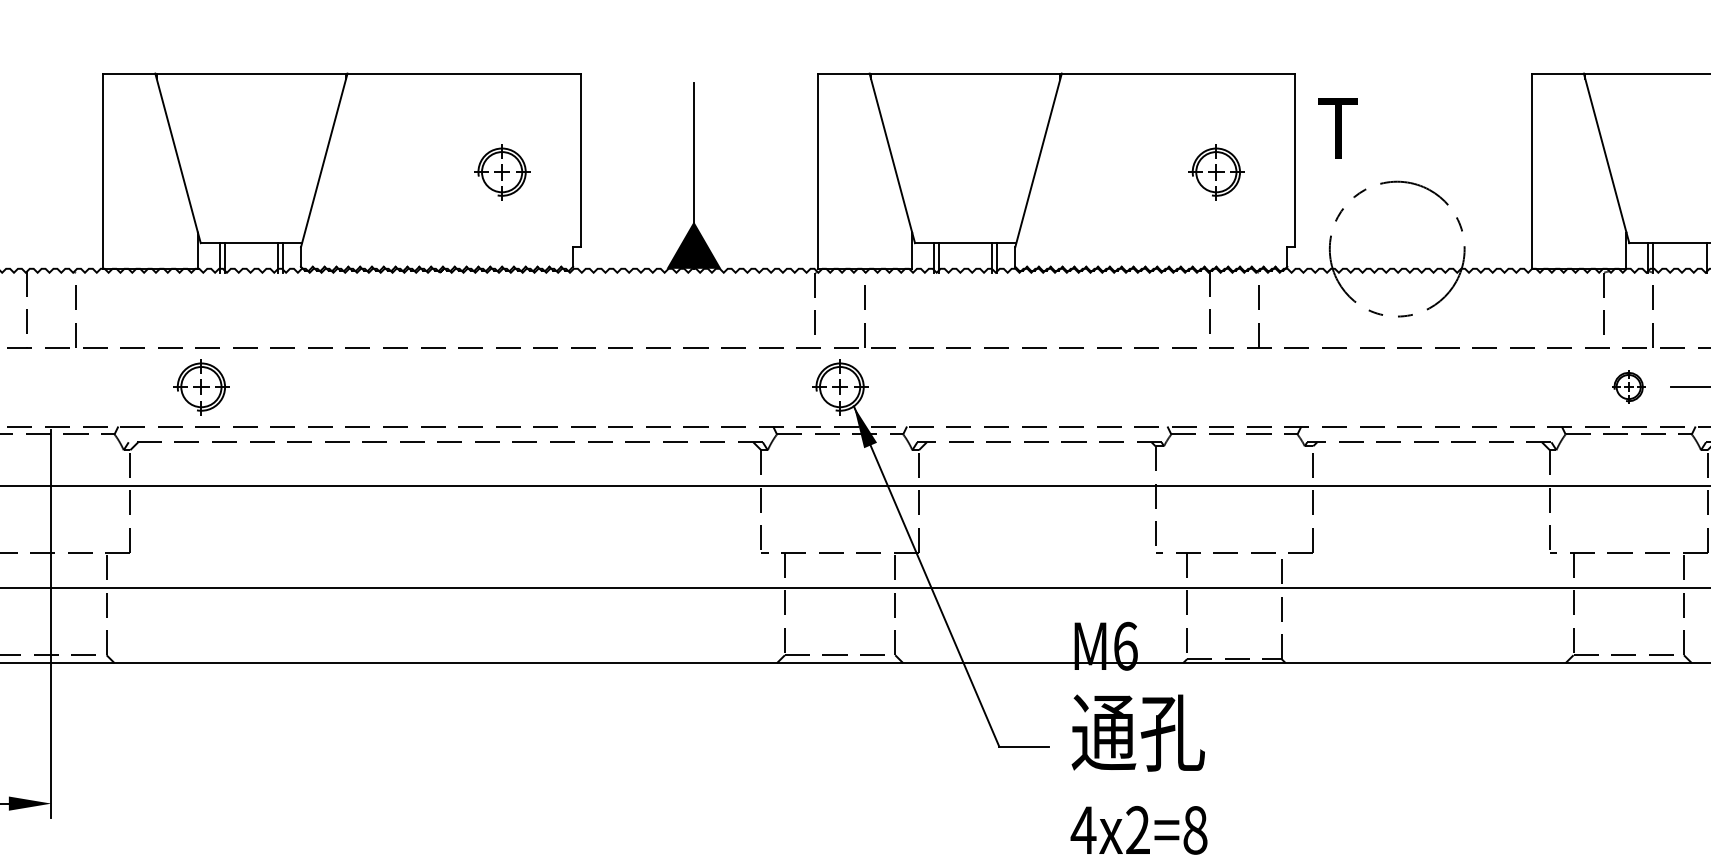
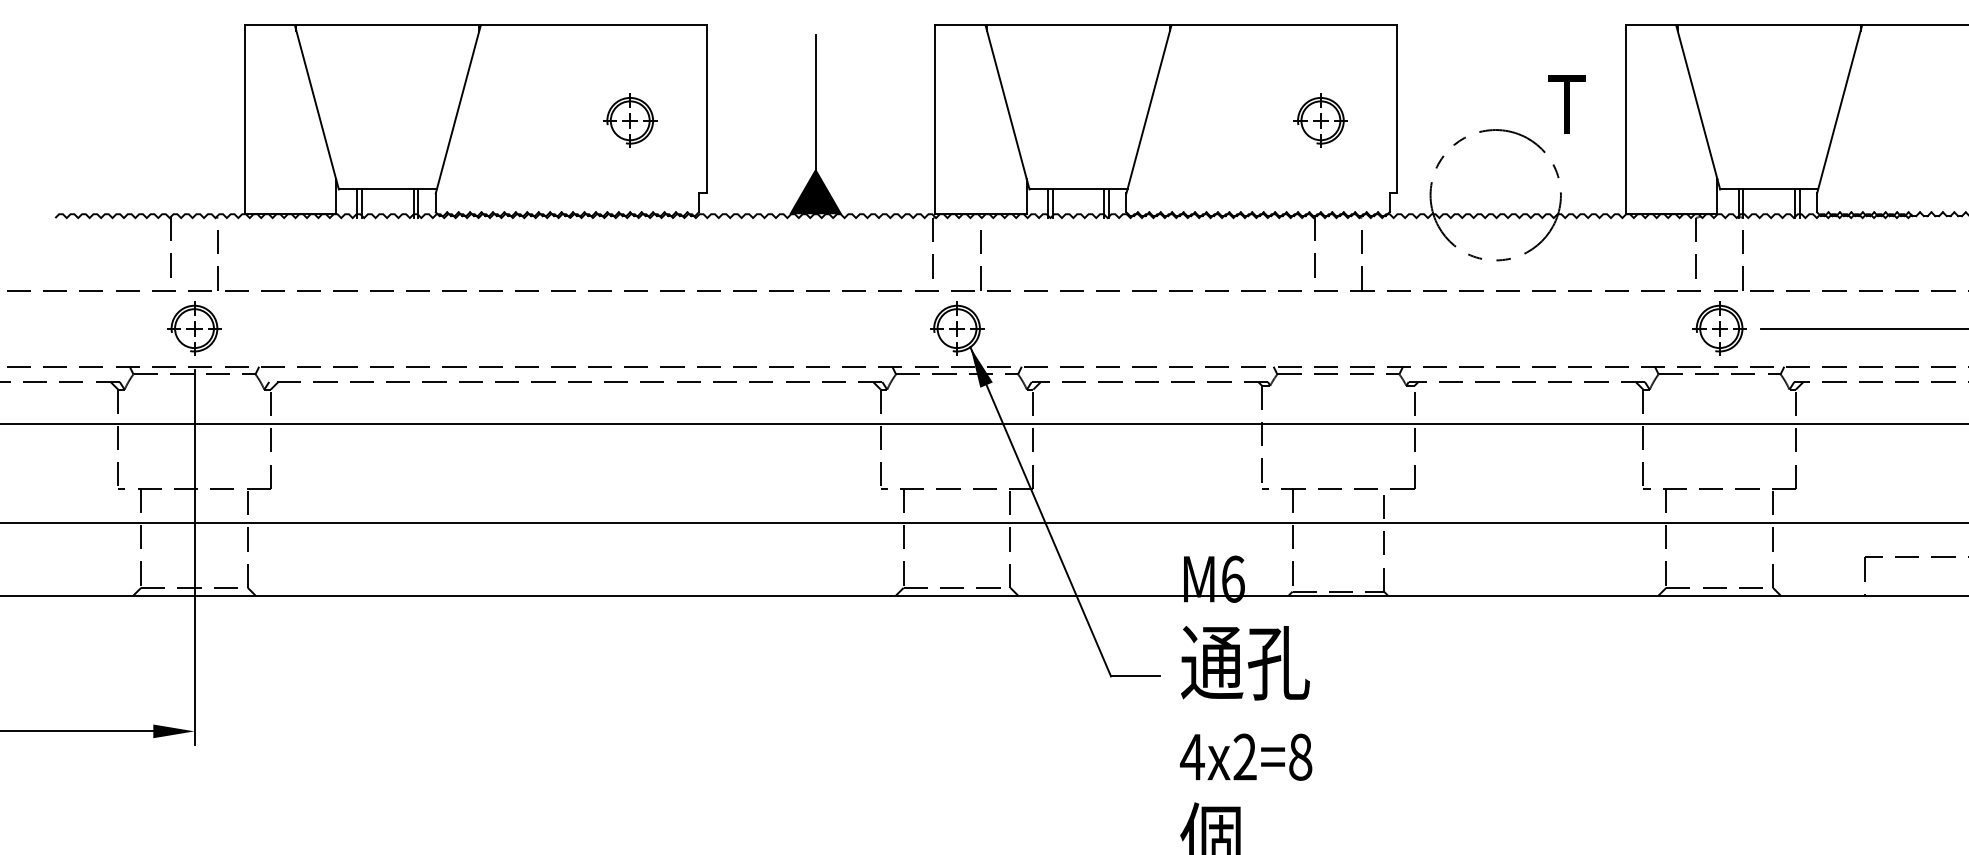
text: (1338, 128) -> (1566, 104), moved
part: (201, 386) -> (194, 328), moved
part: (1628, 386) -> (1719, 328), size x1.67

